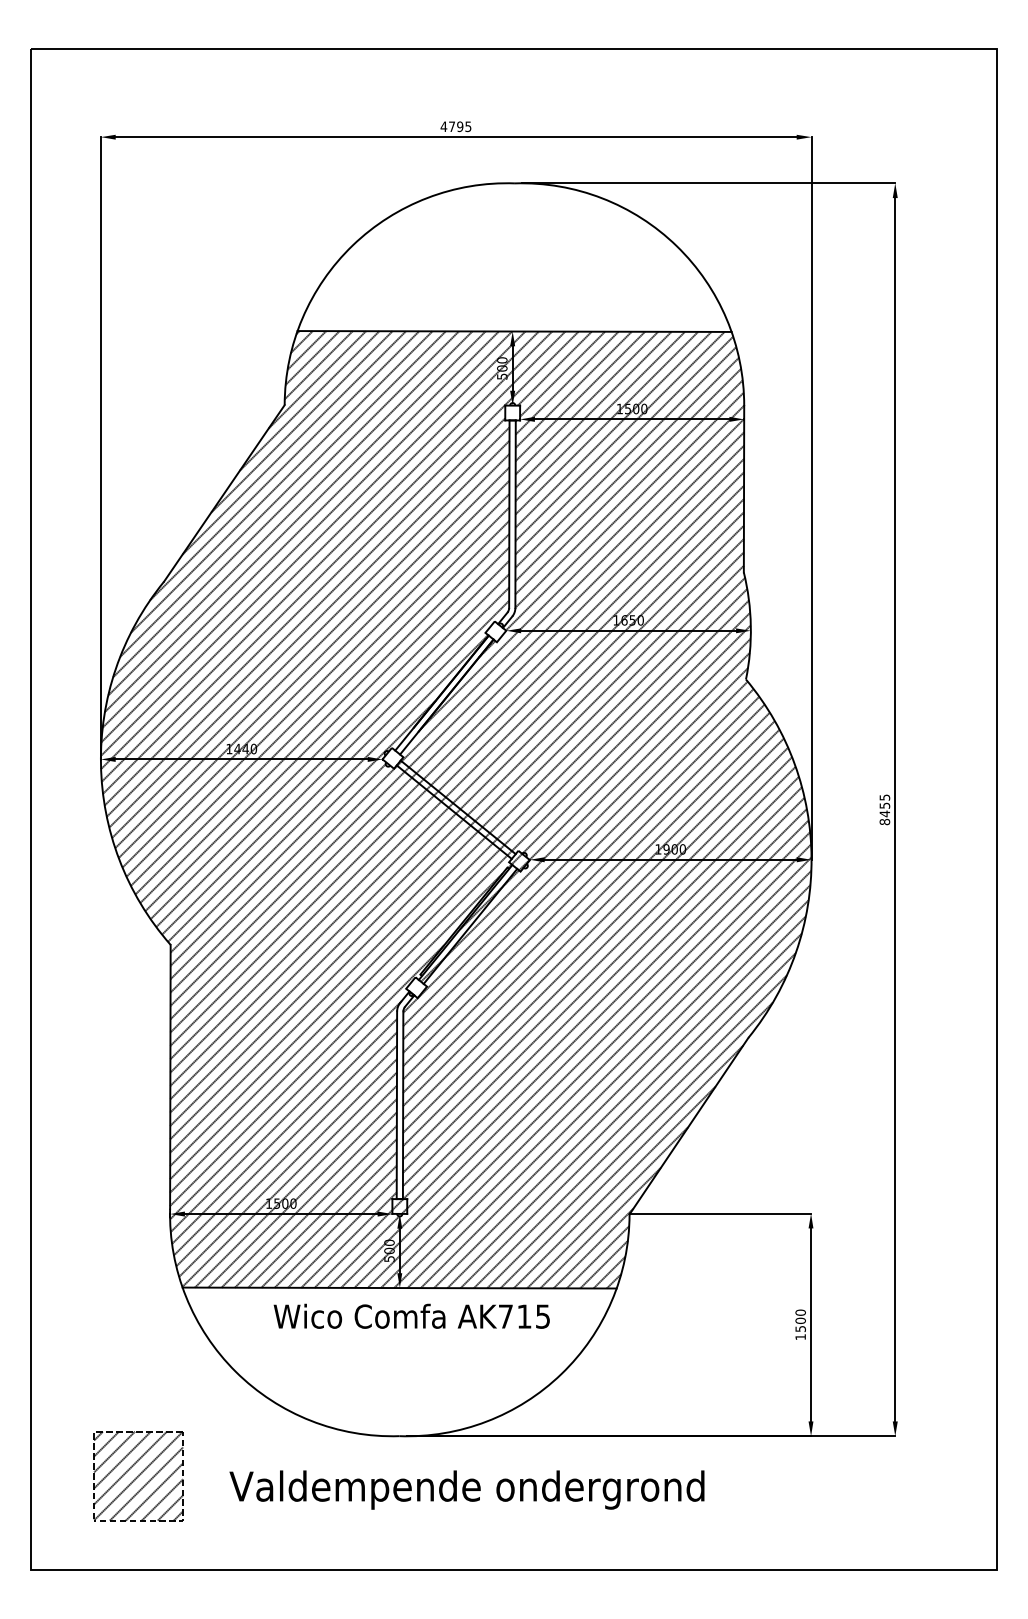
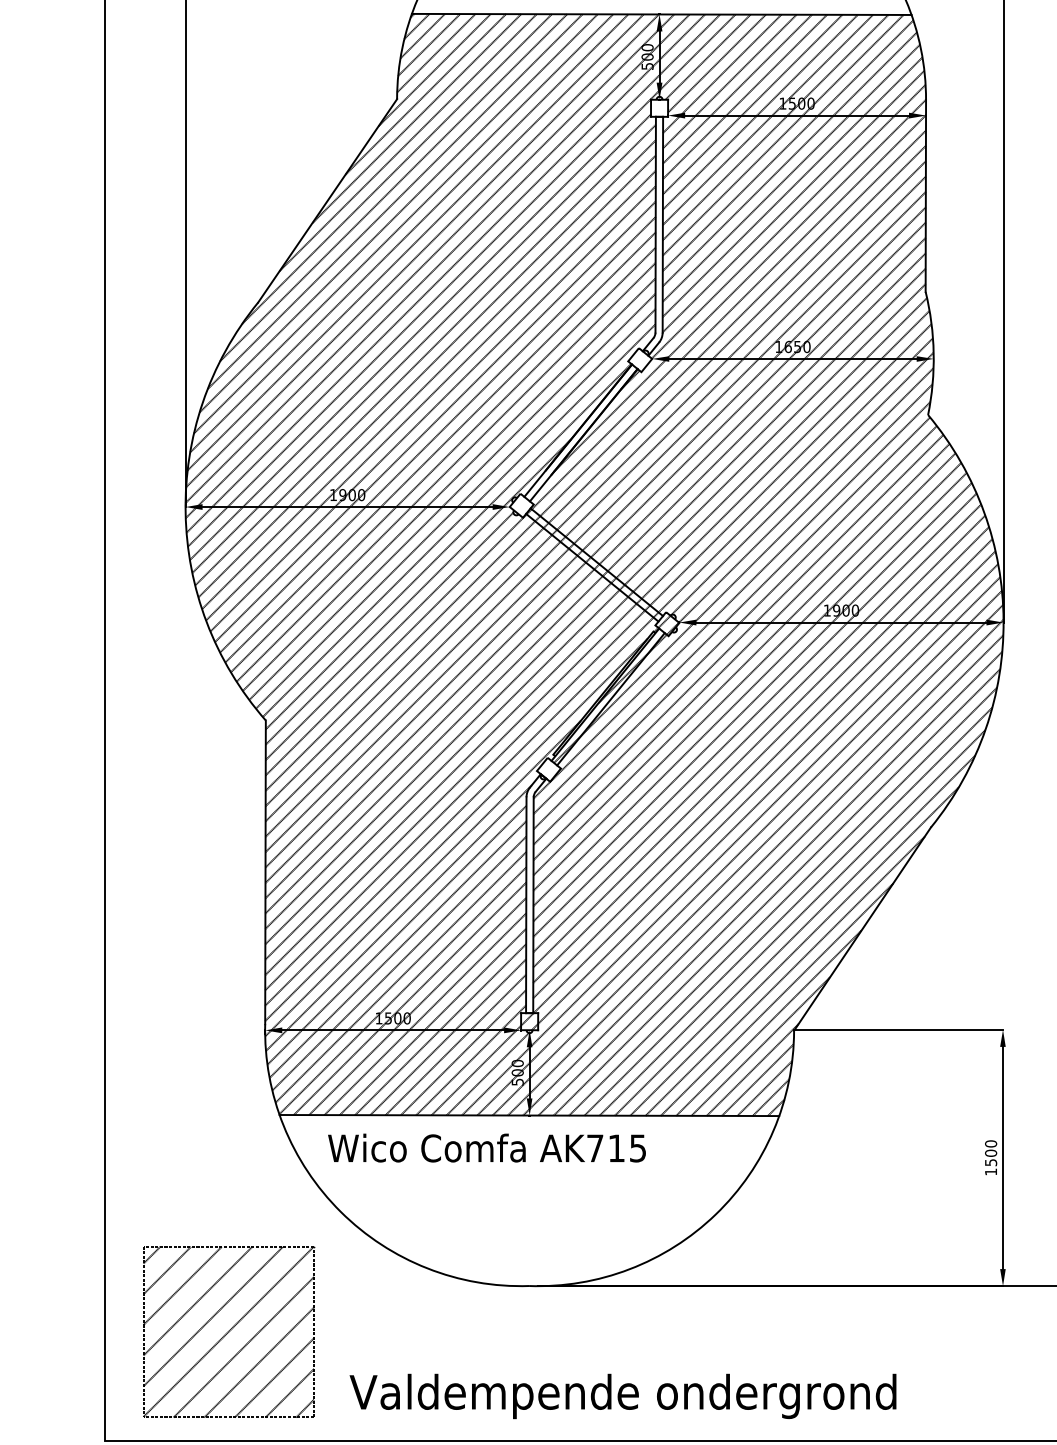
text: (241, 748) -> (347, 494), 1440 -> 1900
text: (411, 1315) -> (486, 1147), moved
part: (138, 1475) -> (228, 1331), size x1.67
text: (466, 1489) -> (622, 1395), moved

